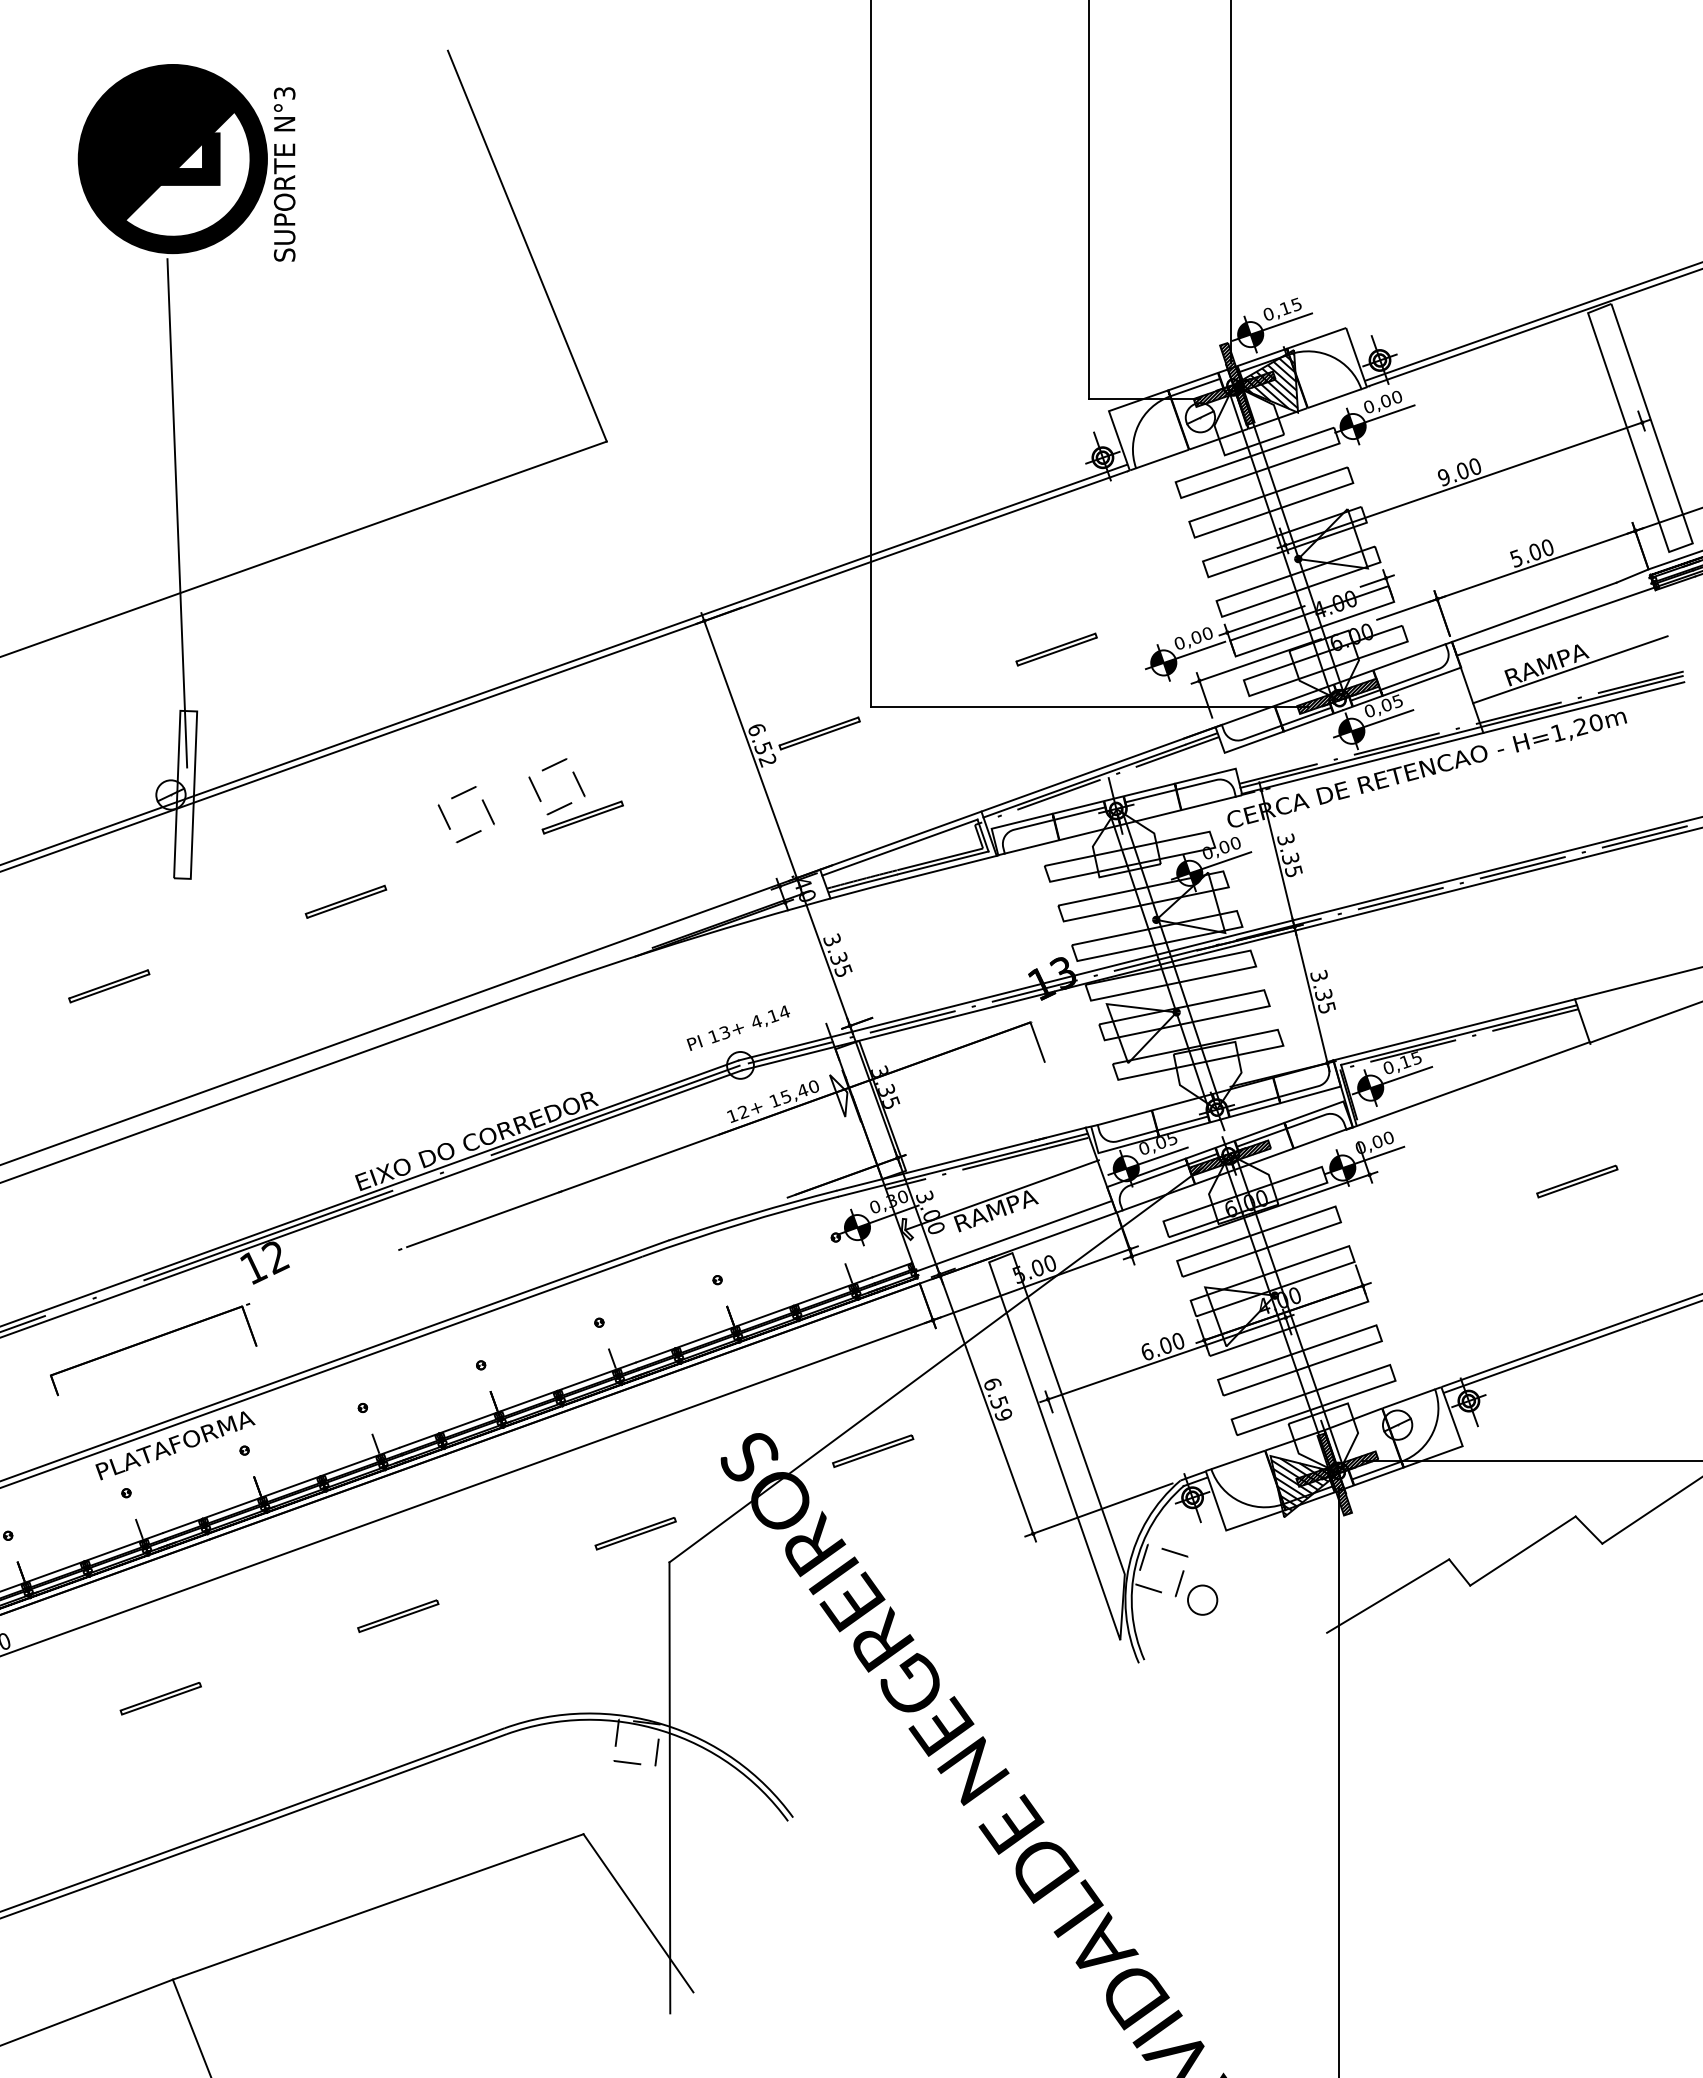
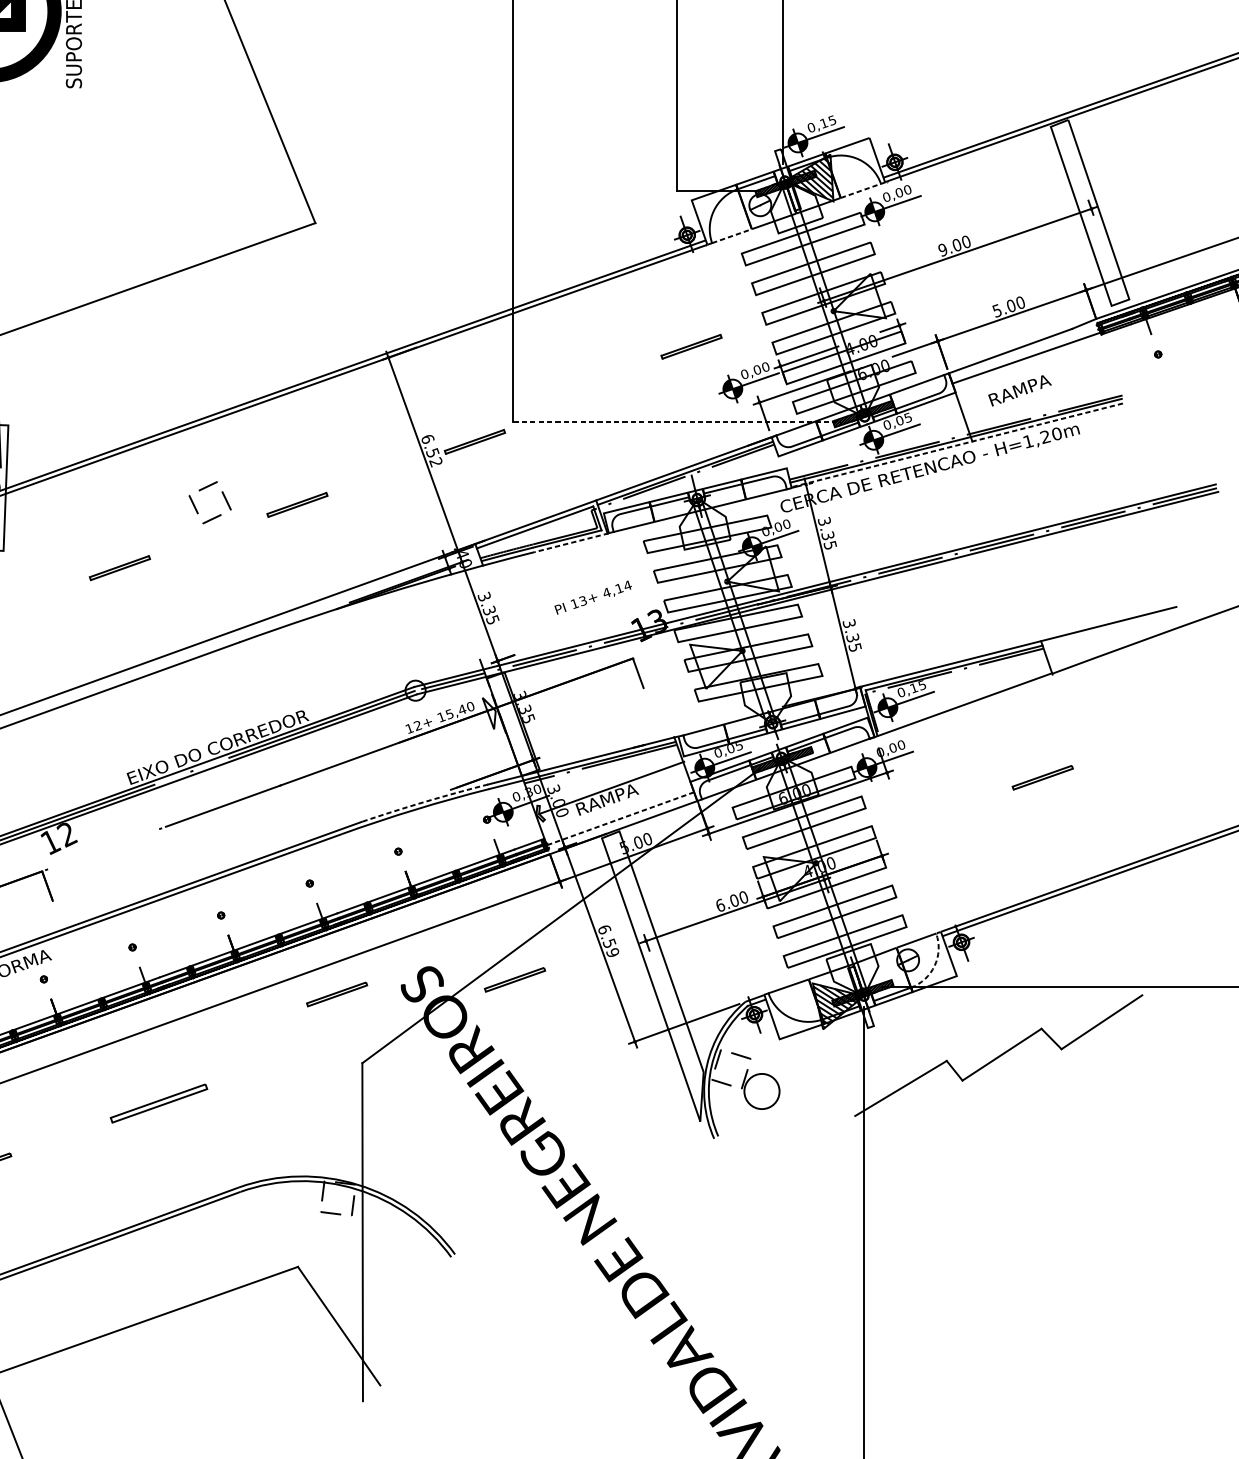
hatch: (1237, 383) -> (788, 179), removed
line: (1335, 398) -> (861, 190), solid -> dashed
line: (1162, 459) -> (731, 236), solid -> dashed
part: (1056, 649) -> (691, 346), moved
line: (1570, 669) -> (1037, 393), removed
line: (1089, 706) -> (677, 421), solid -> dashed
line: (1462, 738) -> (956, 445), solid -> dashed
part: (547, 769) -> (270, 468), removed
line: (948, 868) -> (571, 543), solid -> dashed
text: (737, 1027) -> (592, 597), moved
arc: (752, 1213) -> (424, 801), solid -> dashed
line: (1013, 1236) -> (620, 818), solid -> dashed
line: (1434, 1429) -> (935, 963), solid -> dashed
hatch: (1334, 1474) -> (860, 997), removed
part: (635, 1533) -> (336, 994), moved
circle: (1202, 1599) -> (761, 1091), size x1.6
part: (398, 1615) -> (159, 1102), size x1.6

